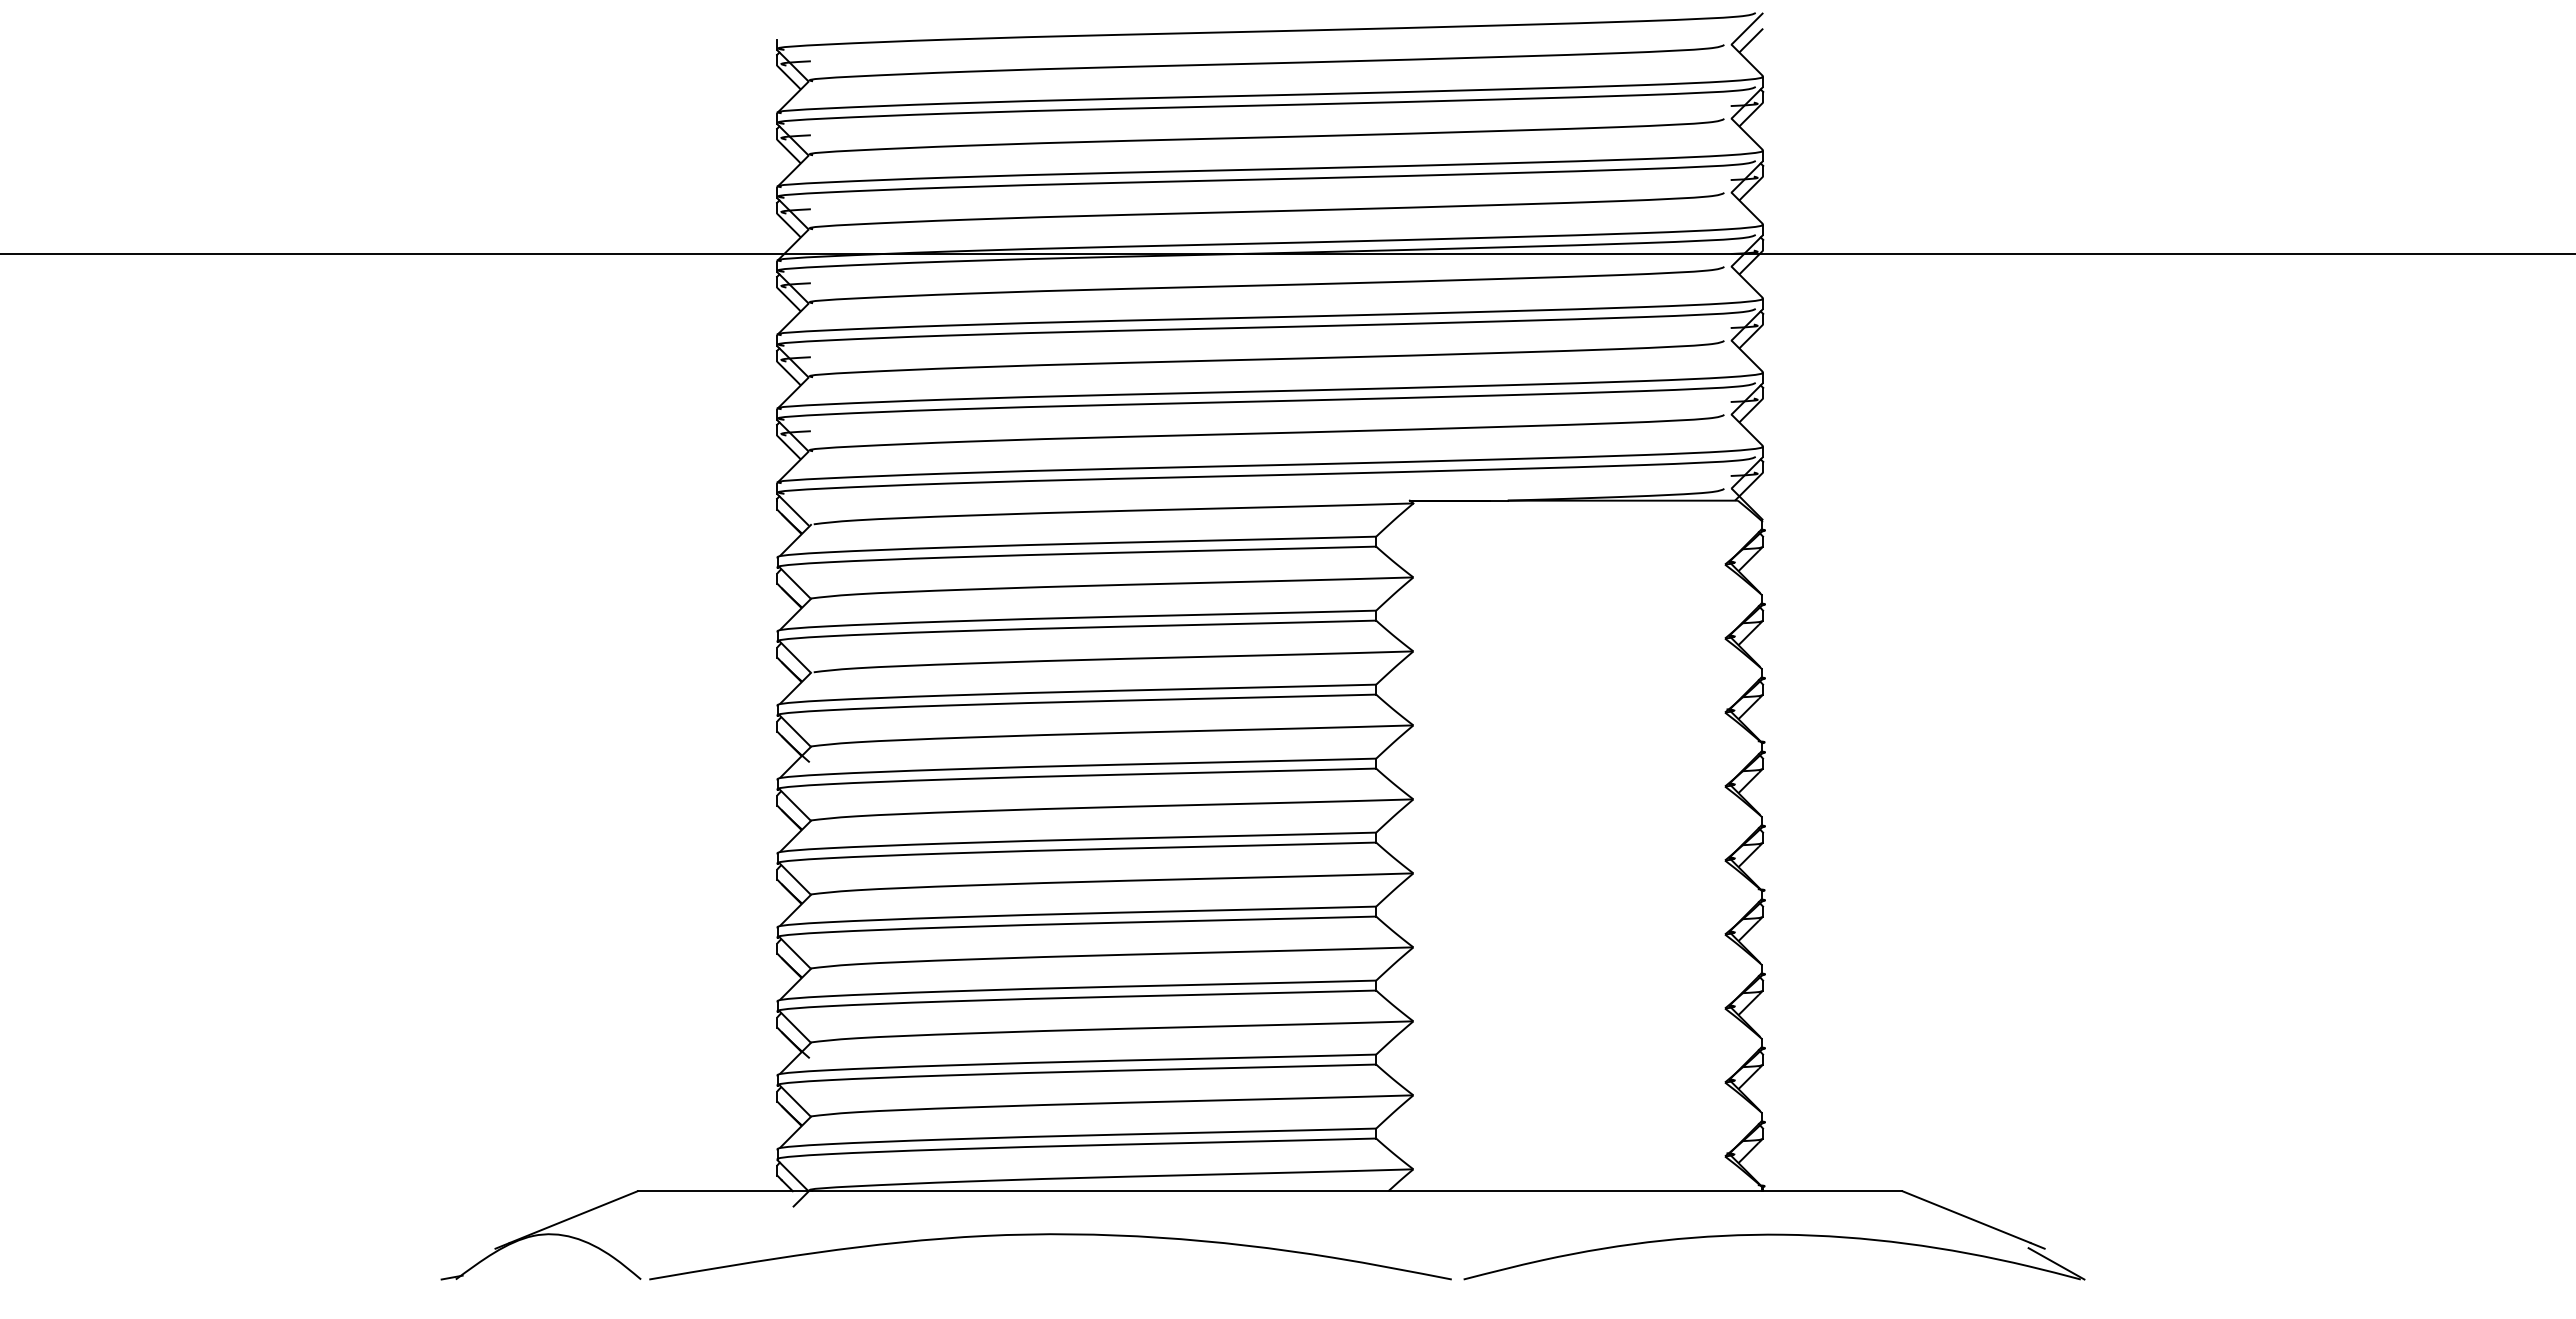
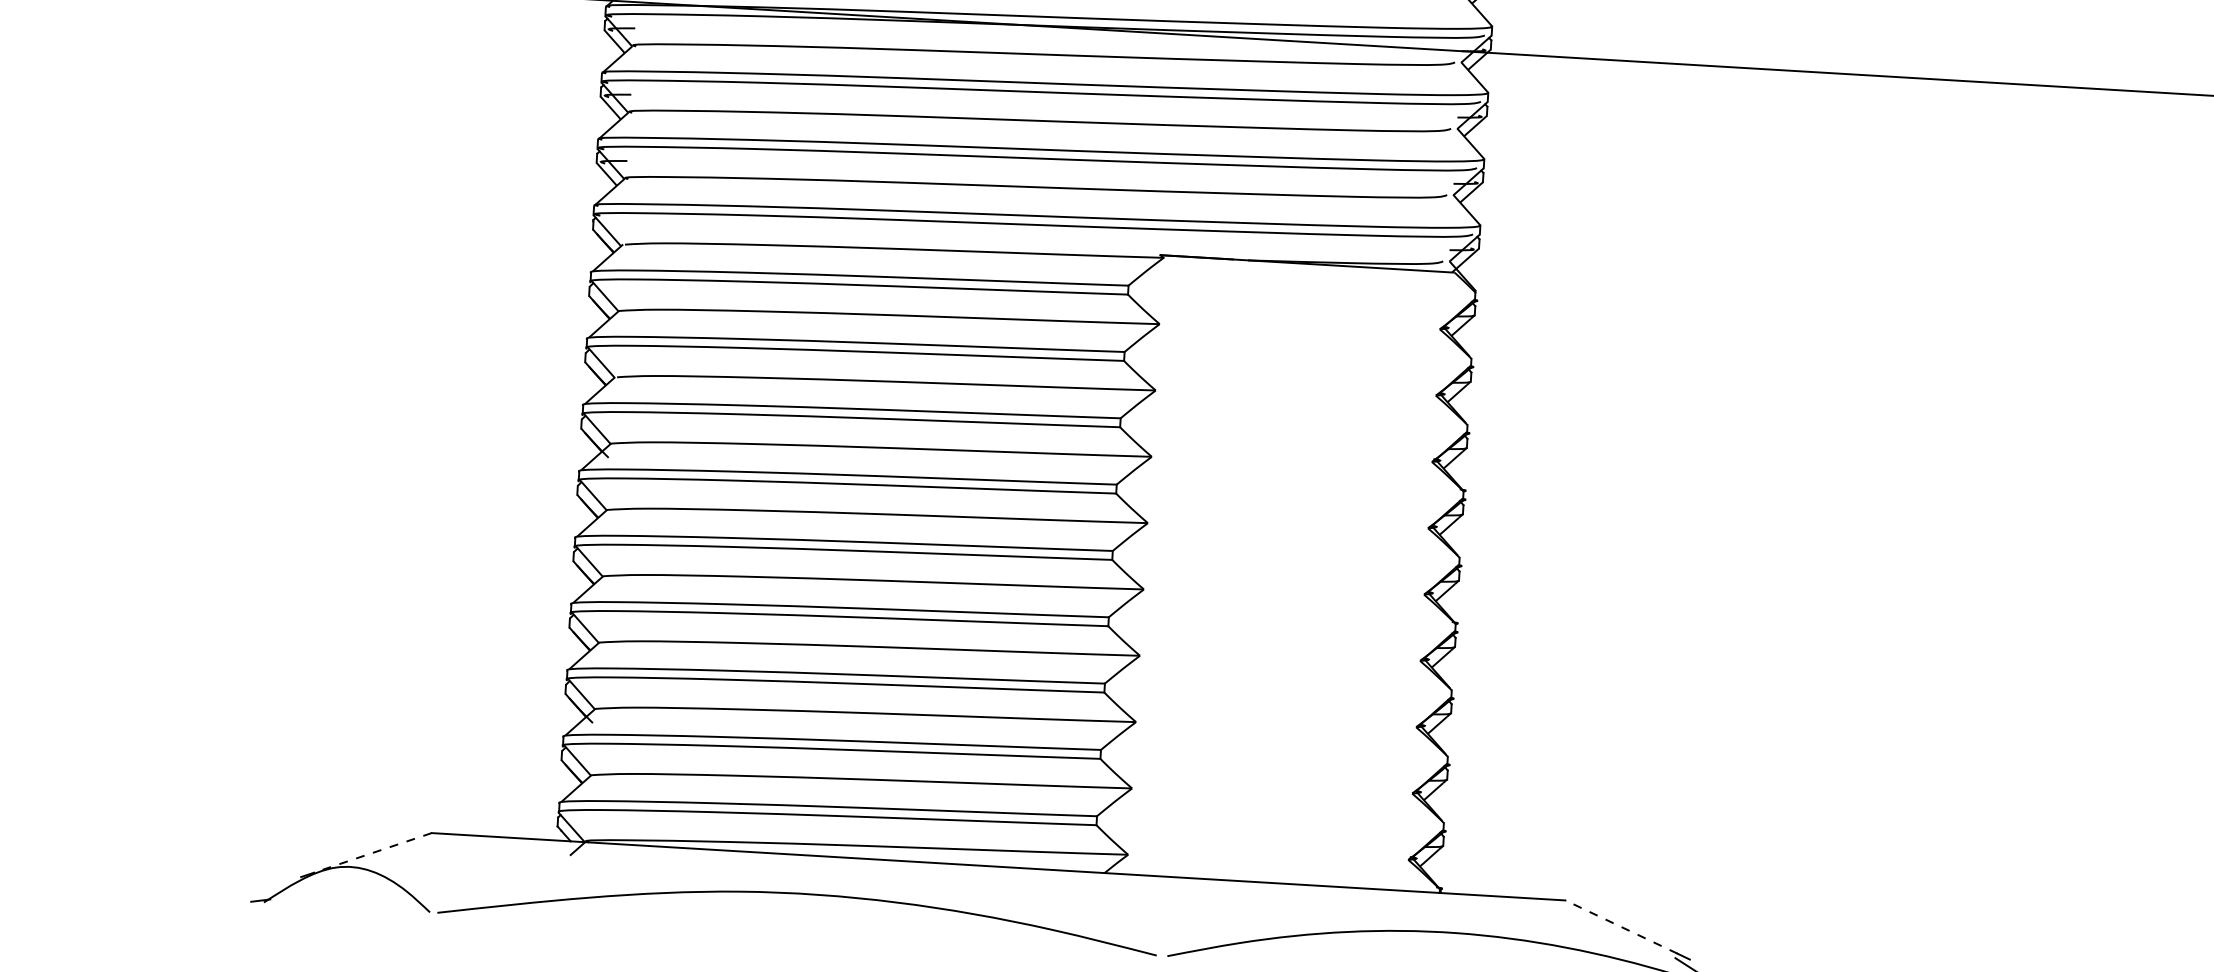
line: (1966, 1216) -> (1621, 926), solid -> dashed
line: (573, 1217) -> (372, 853), solid -> dashed

